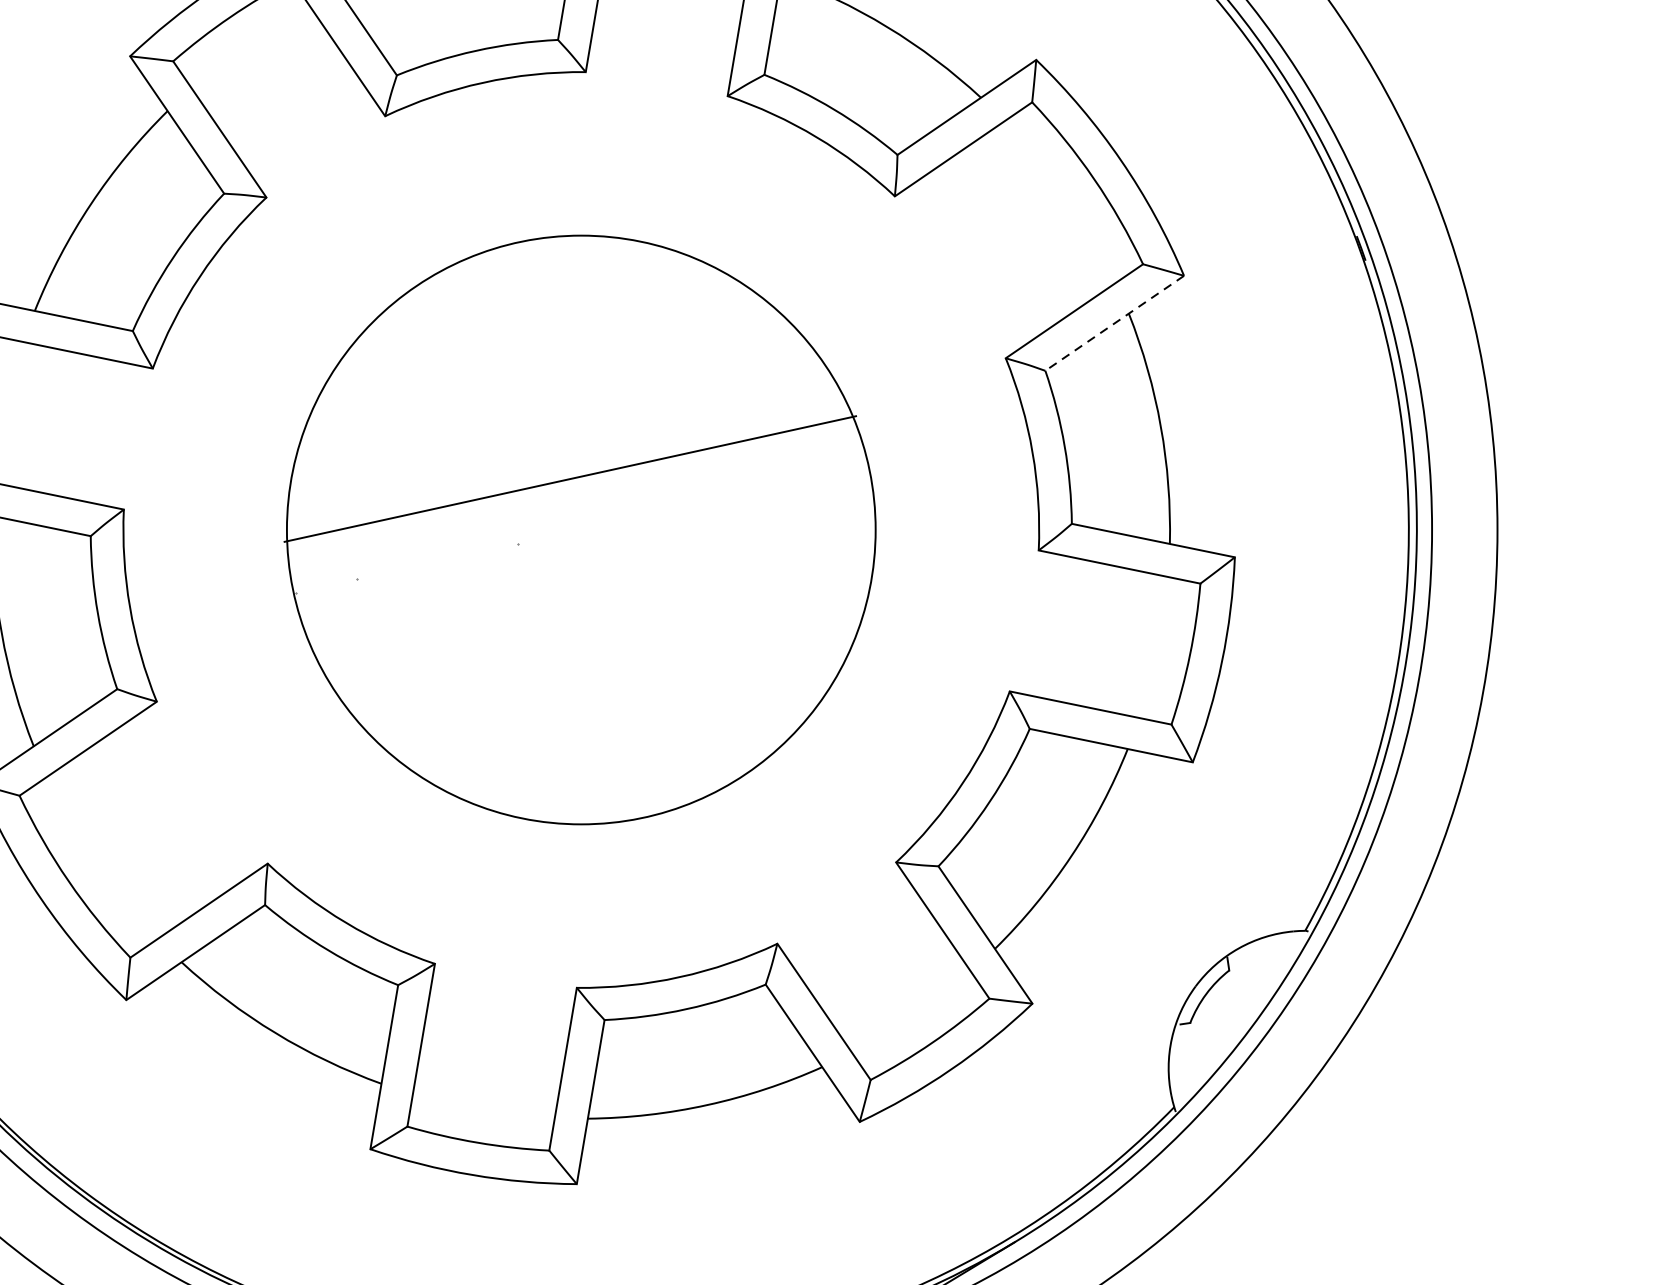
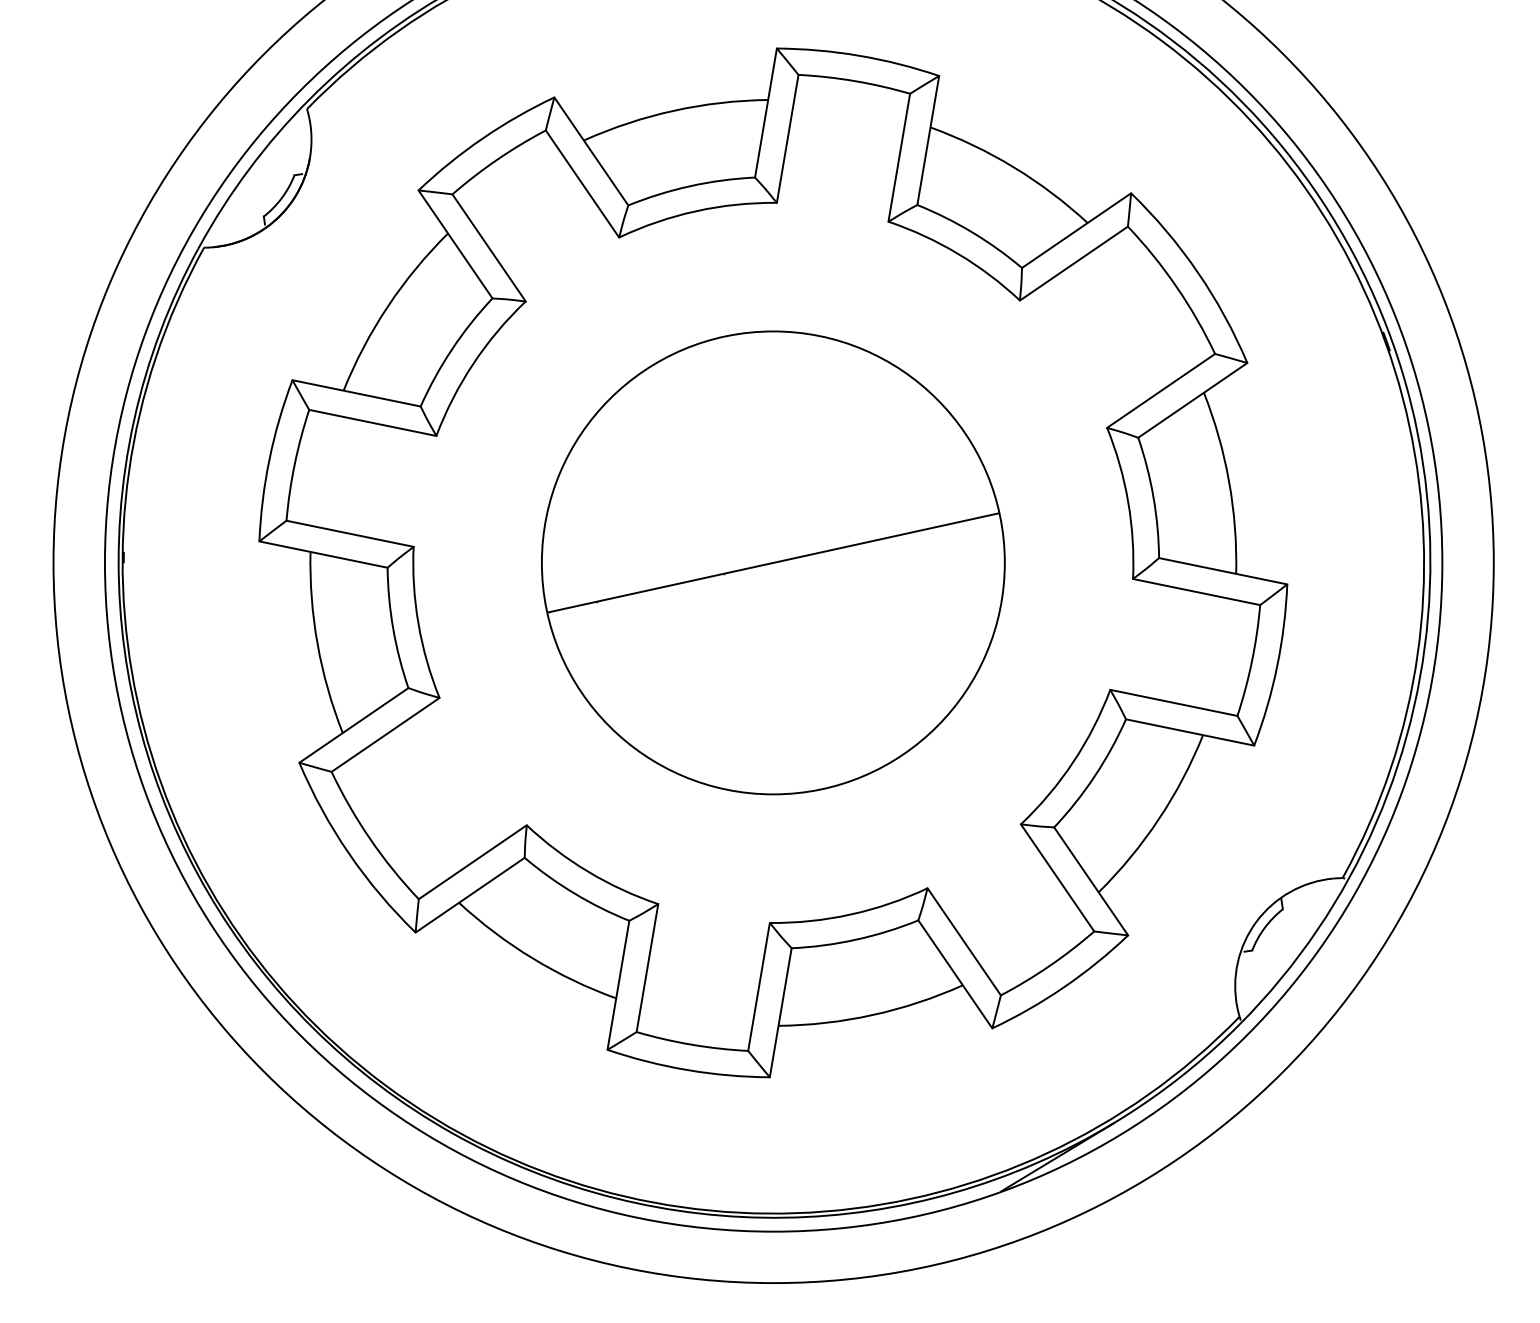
line: (1114, 323) -> (1192, 400), dashed -> solid
line: (570, 478) -> (773, 562), moved

